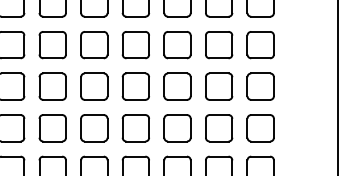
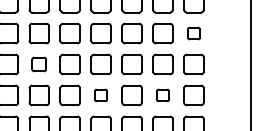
part: (260, 44) -> (193, 33), size x0.6
part: (51, 86) -> (38, 64), size x0.7
part: (135, 128) -> (100, 95), size x0.6
part: (218, 128) -> (162, 95), size x0.6

